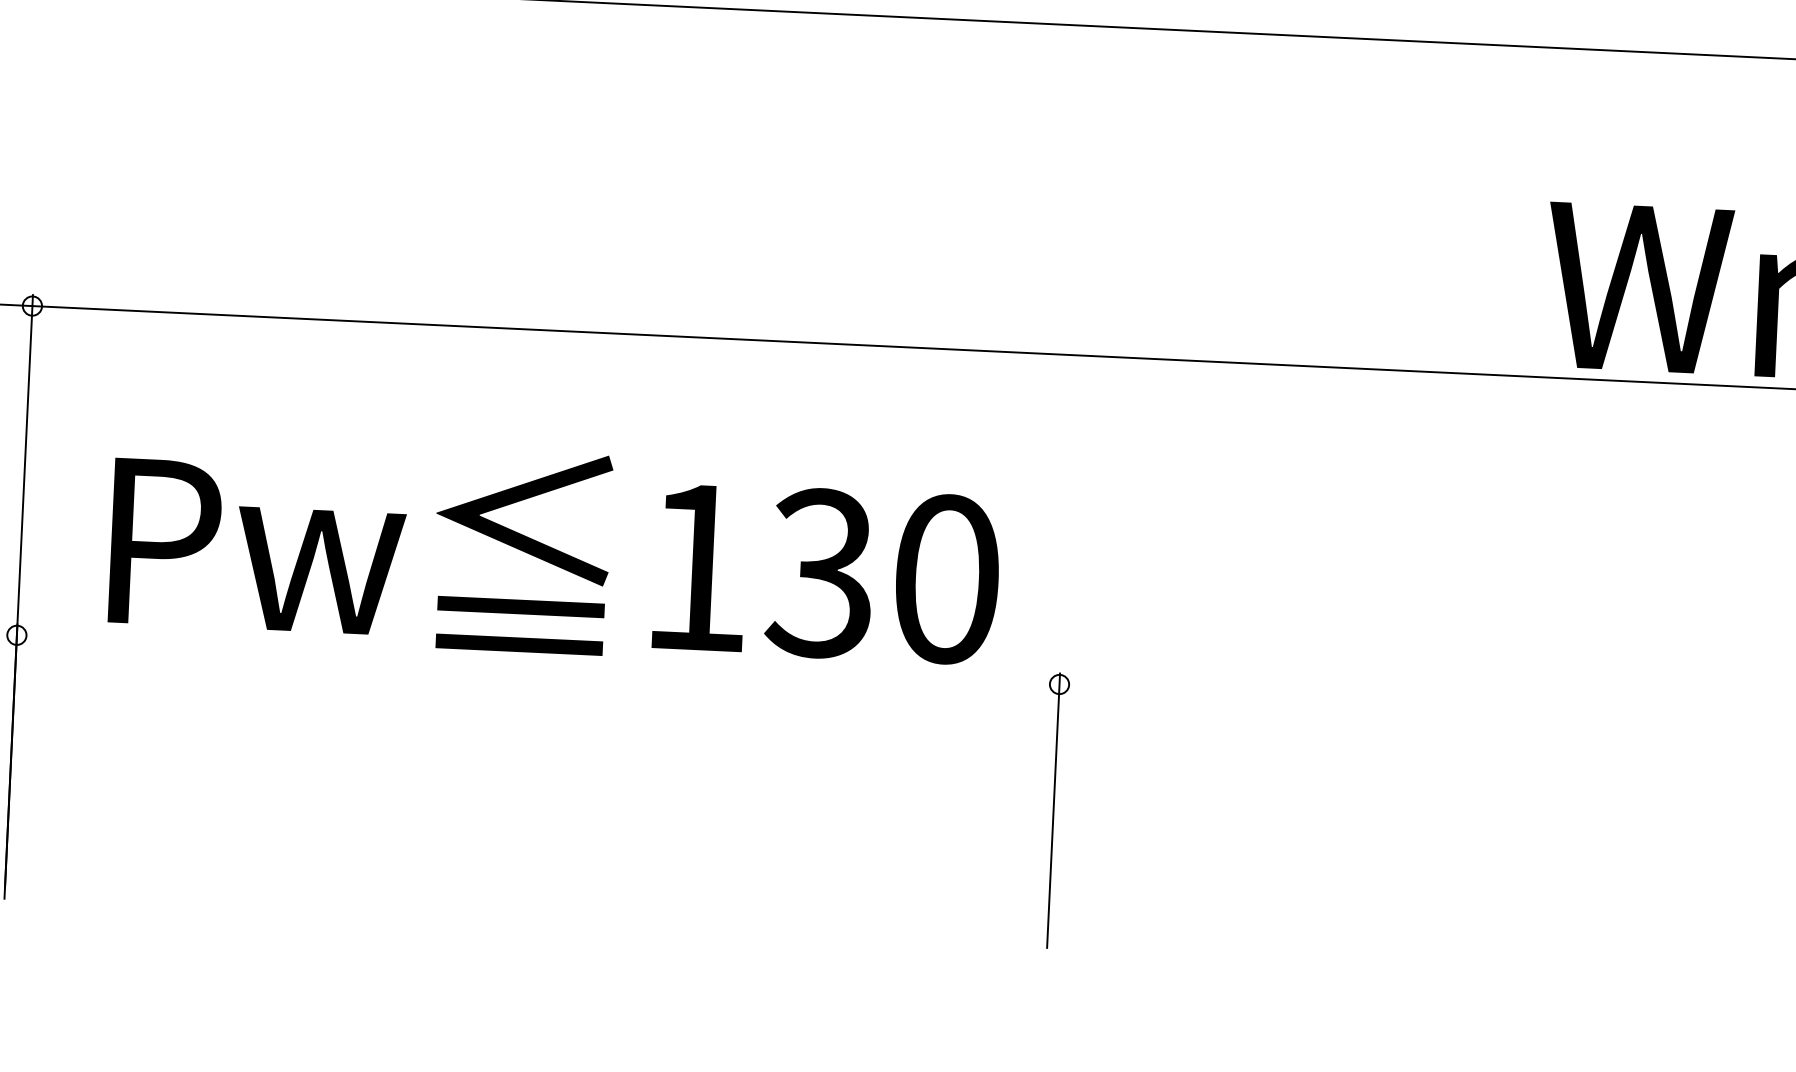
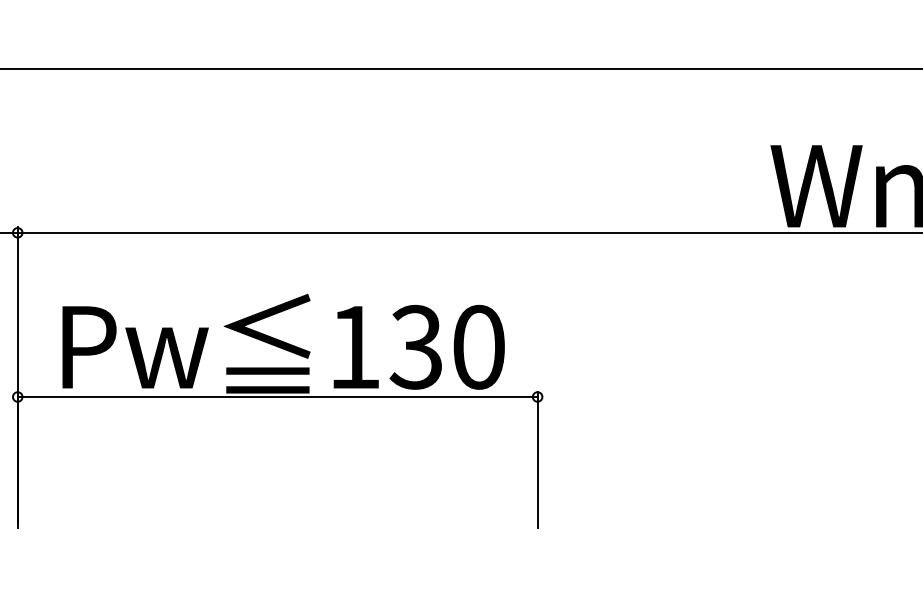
line: (537, 660) -> (277, 397), added

